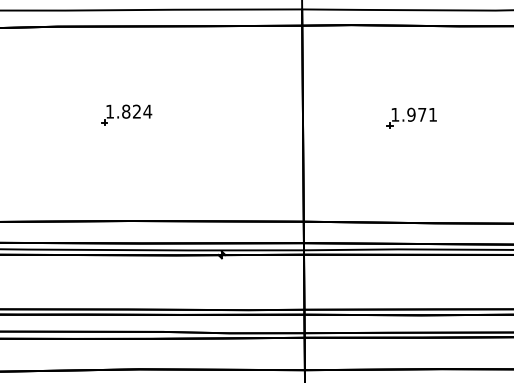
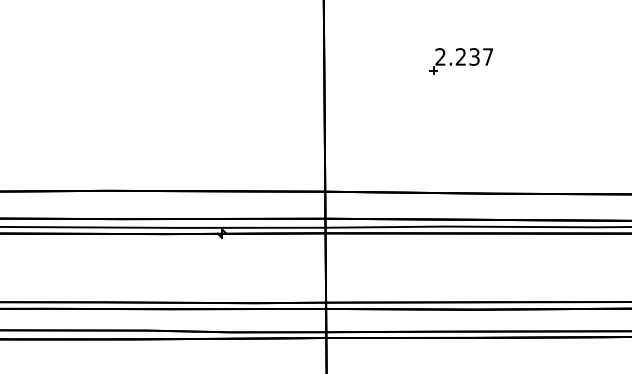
part: (126, 114) -> (101, 56), removed
text: (413, 114) -> (463, 56), 1.971 -> 2.237

